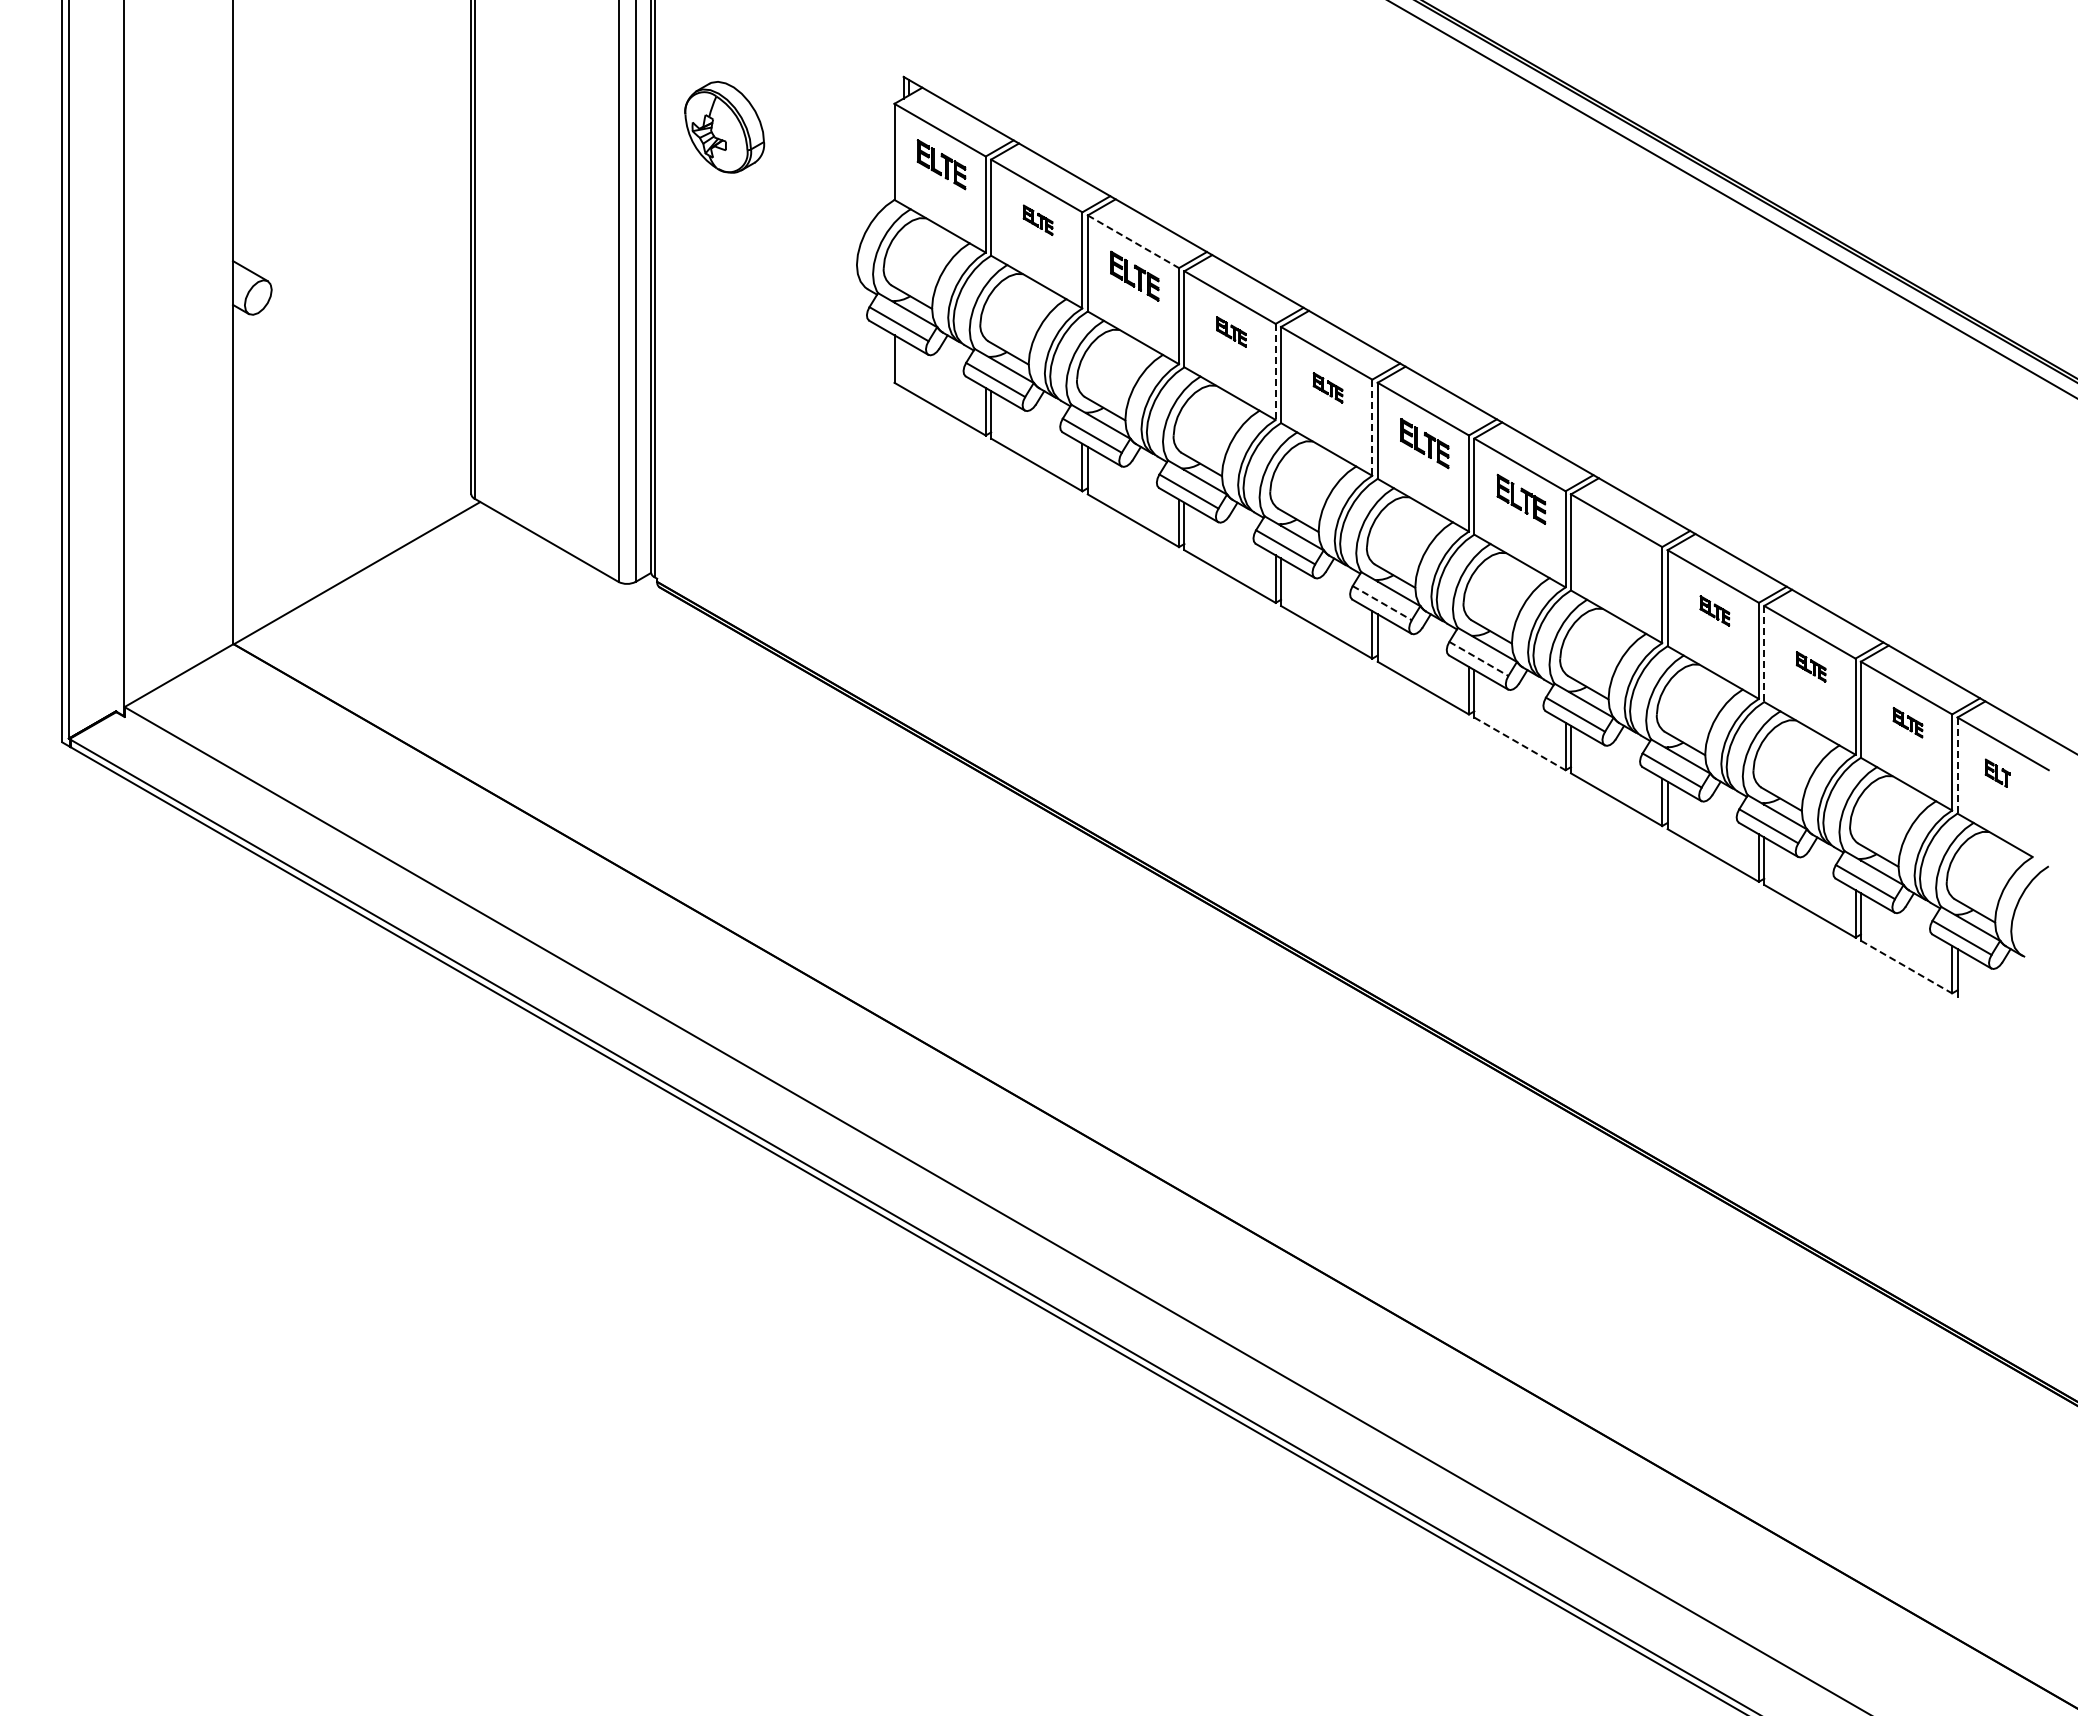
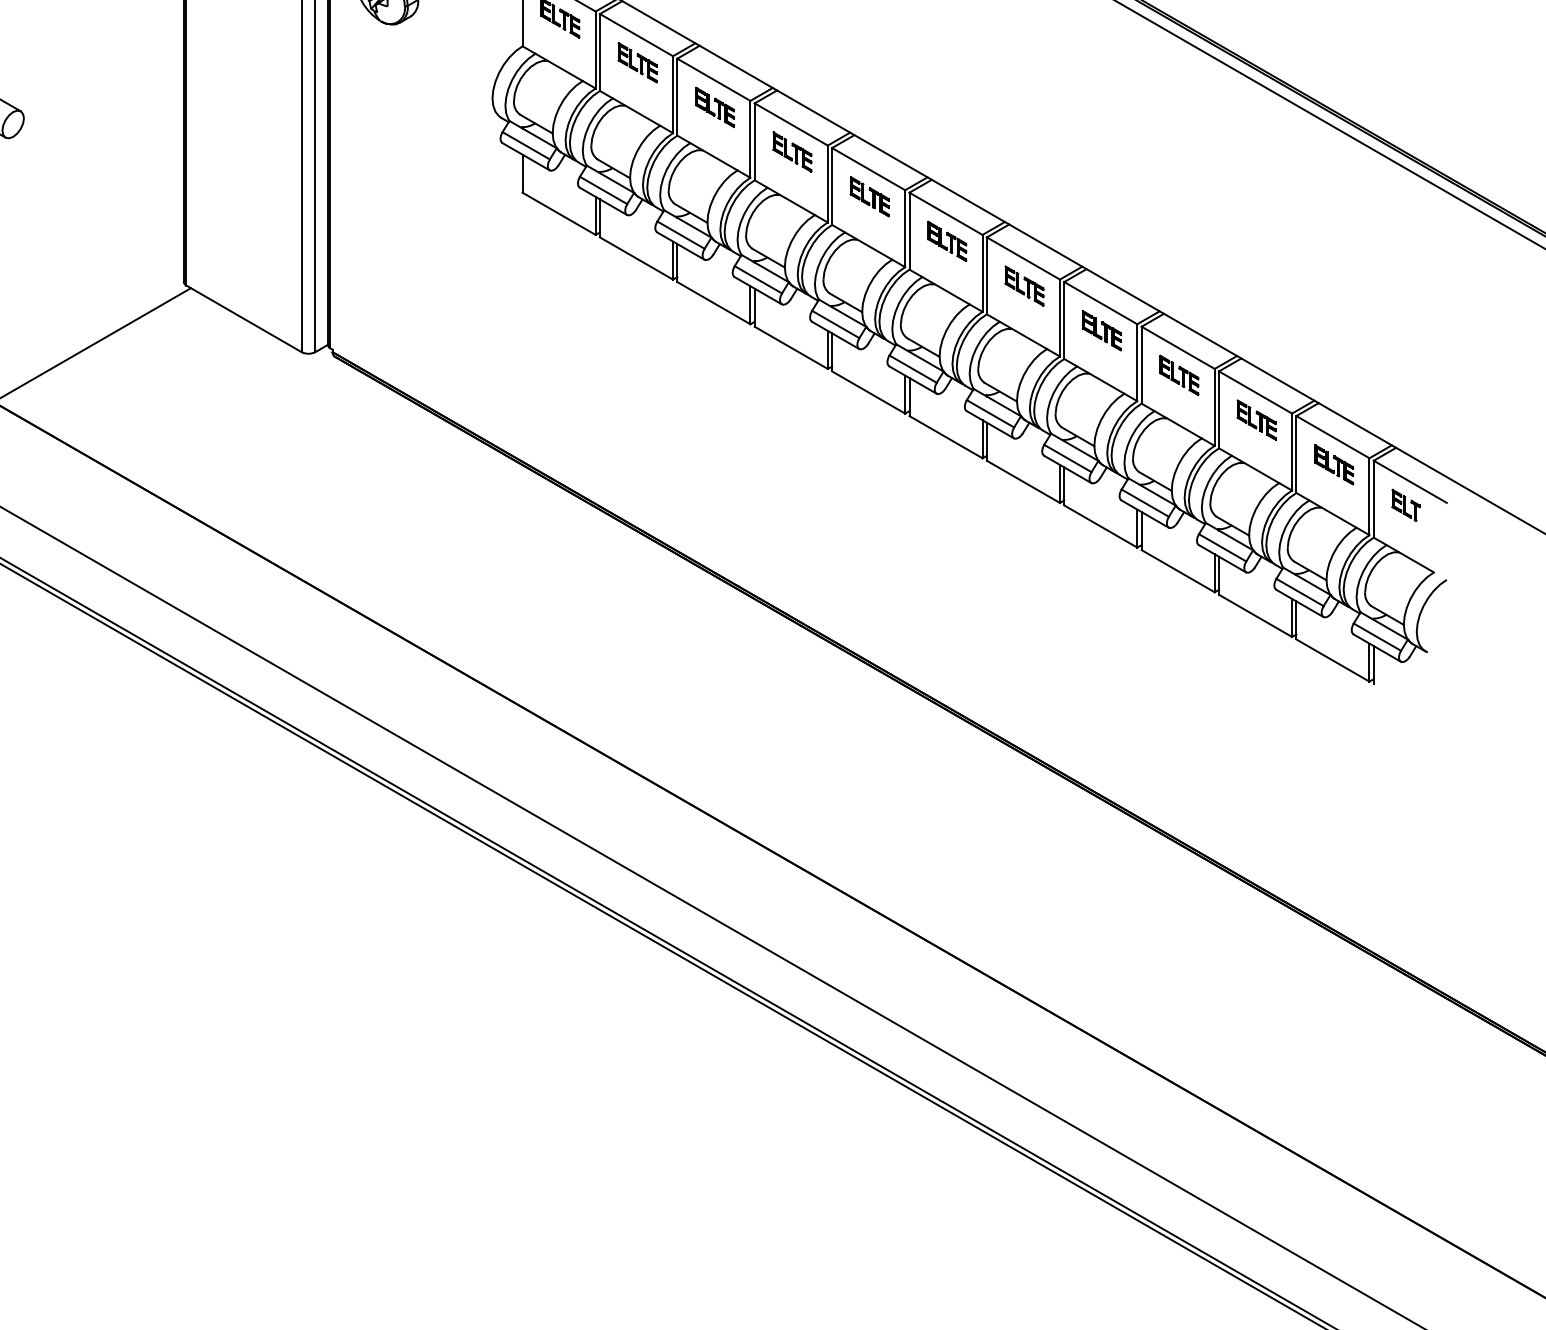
part: (1037, 219) -> (637, 61), size x1.67
line: (1133, 241) -> (713, 79), dashed -> solid
part: (1231, 331) -> (792, 151), size x1.67
line: (1275, 372) -> (827, 184), dashed -> solid
part: (1327, 387) -> (869, 196), size x1.67
line: (1372, 428) -> (905, 229), dashed -> solid
part: (1617, 554) -> (1101, 330), added
line: (1382, 603) -> (913, 369), dashed -> solid
part: (1714, 610) -> (1179, 375), size x1.67
line: (1764, 654) -> (1219, 410), dashed -> solid
line: (1479, 659) -> (991, 414), dashed -> solid
part: (1810, 666) -> (1256, 419), size x1.67
part: (1907, 722) -> (1333, 464), size x1.67
line: (1519, 743) -> (1023, 481), dashed -> solid
line: (1957, 766) -> (1373, 499), dashed -> solid
part: (1997, 772) -> (1405, 504), size x1.43
line: (1906, 967) -> (1332, 660), dashed -> solid

